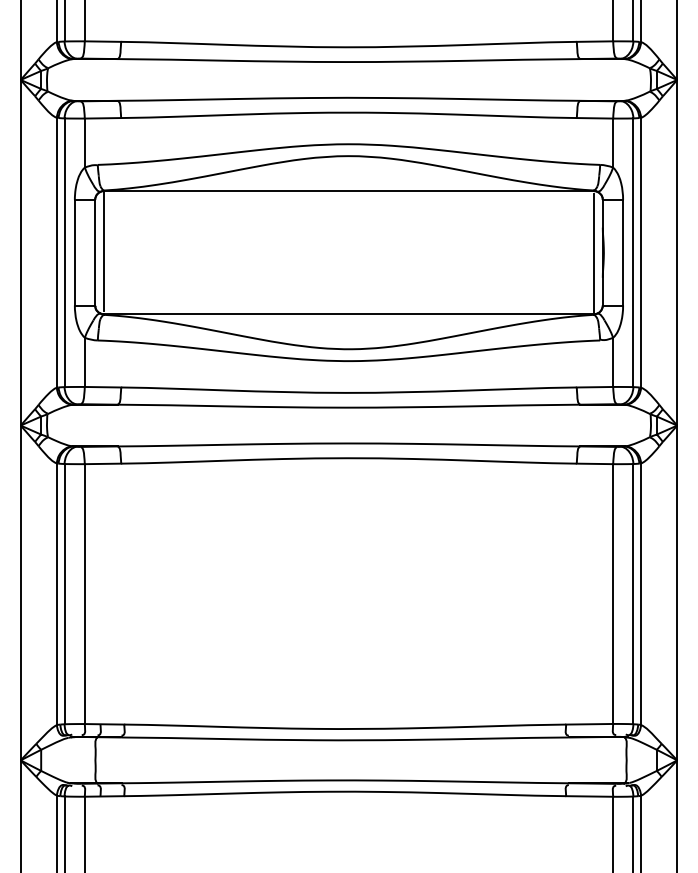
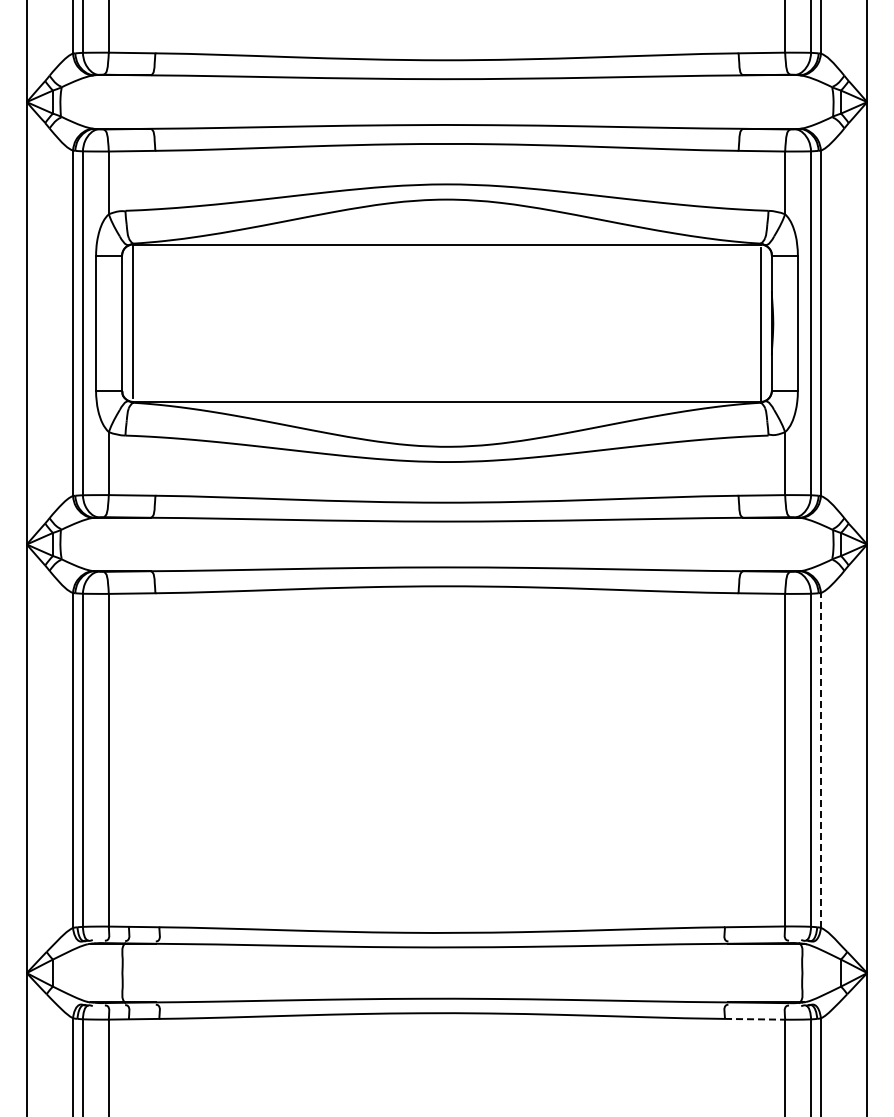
line: (640, 593) -> (820, 759), solid -> dashed
line: (590, 796) -> (755, 1019), solid -> dashed

